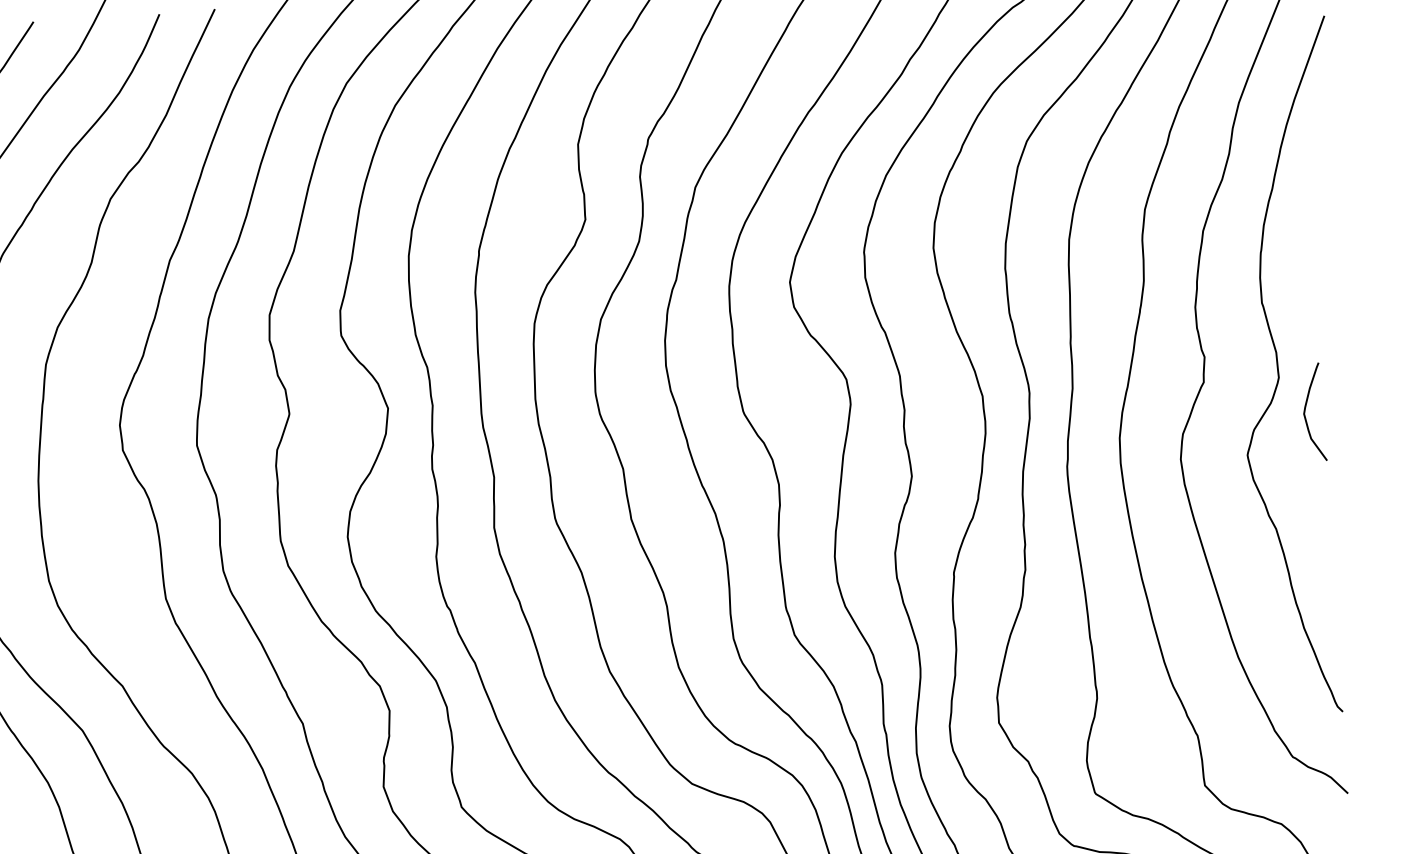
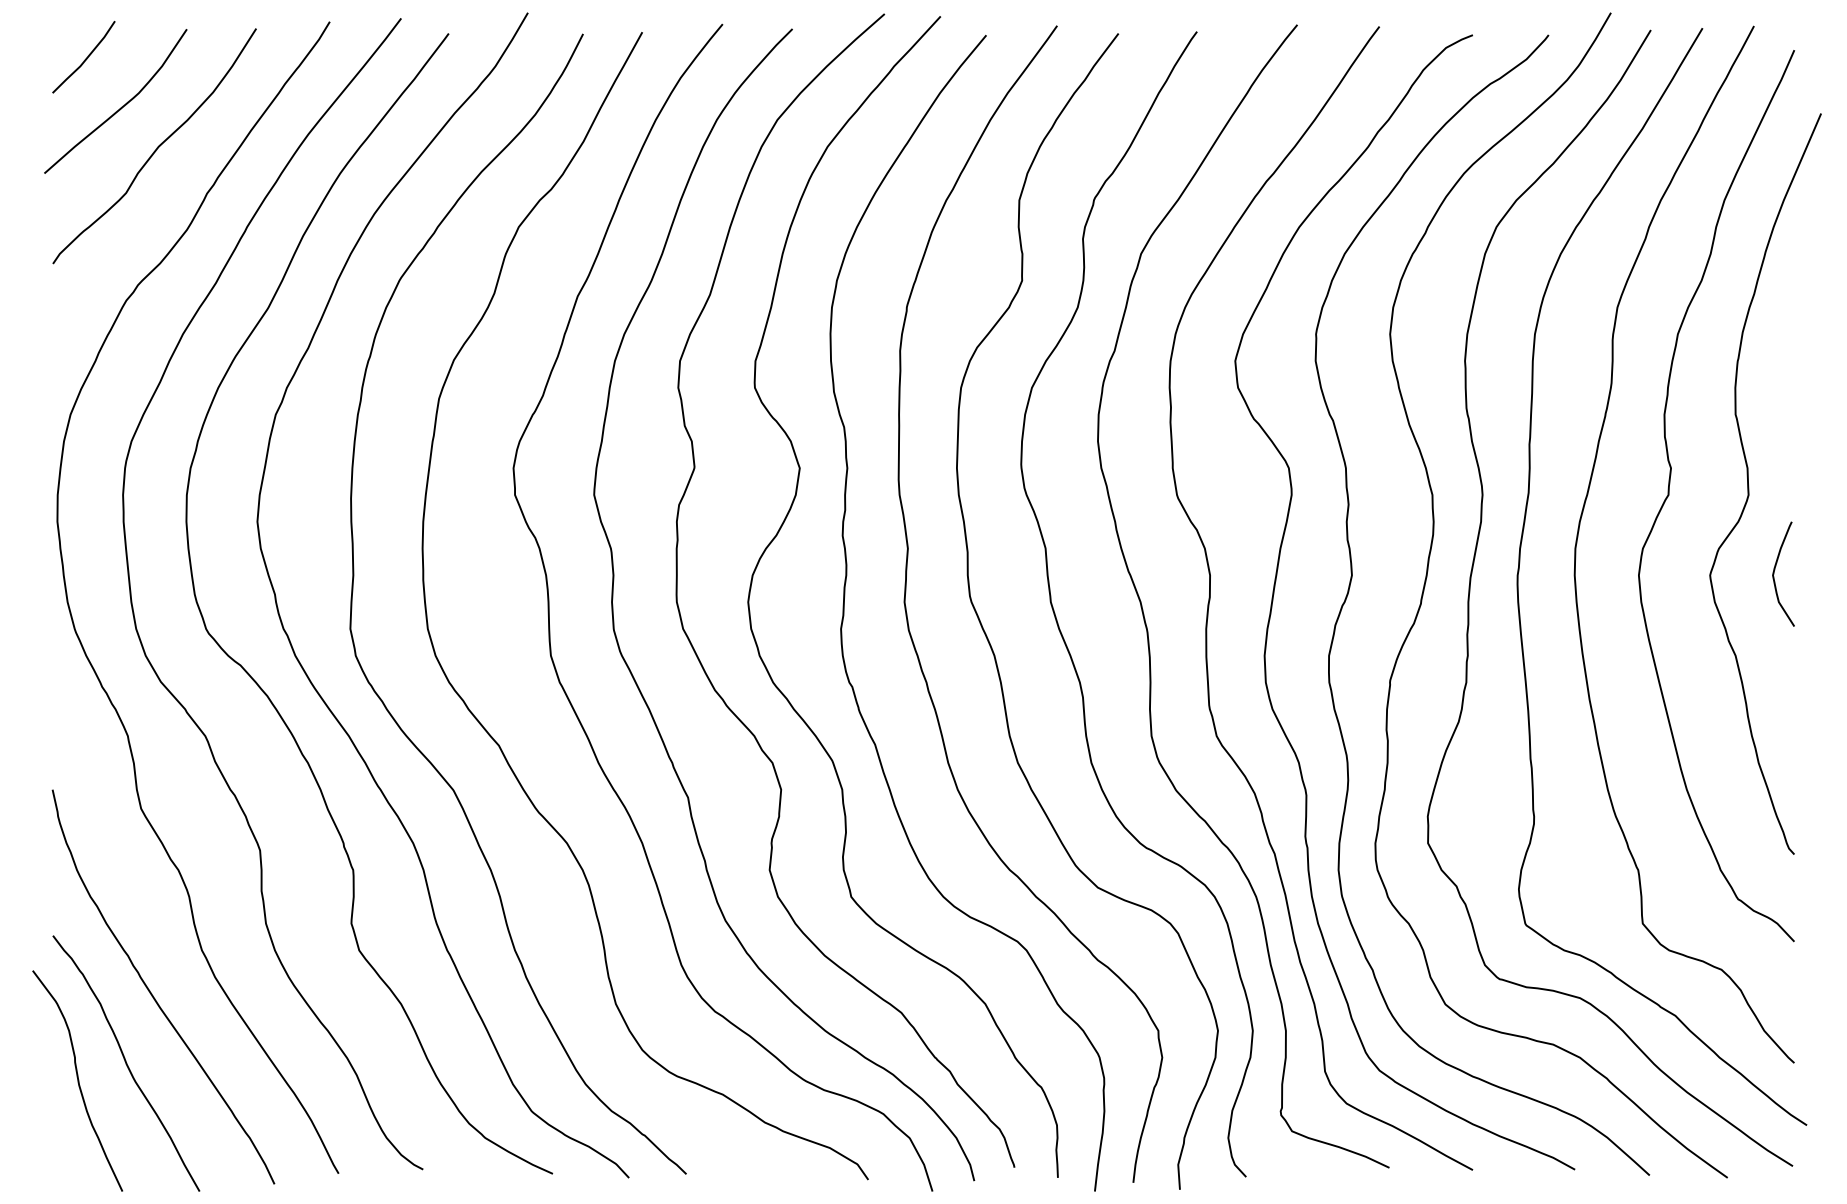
curve: (1306, 408) -> (1775, 569), moved

